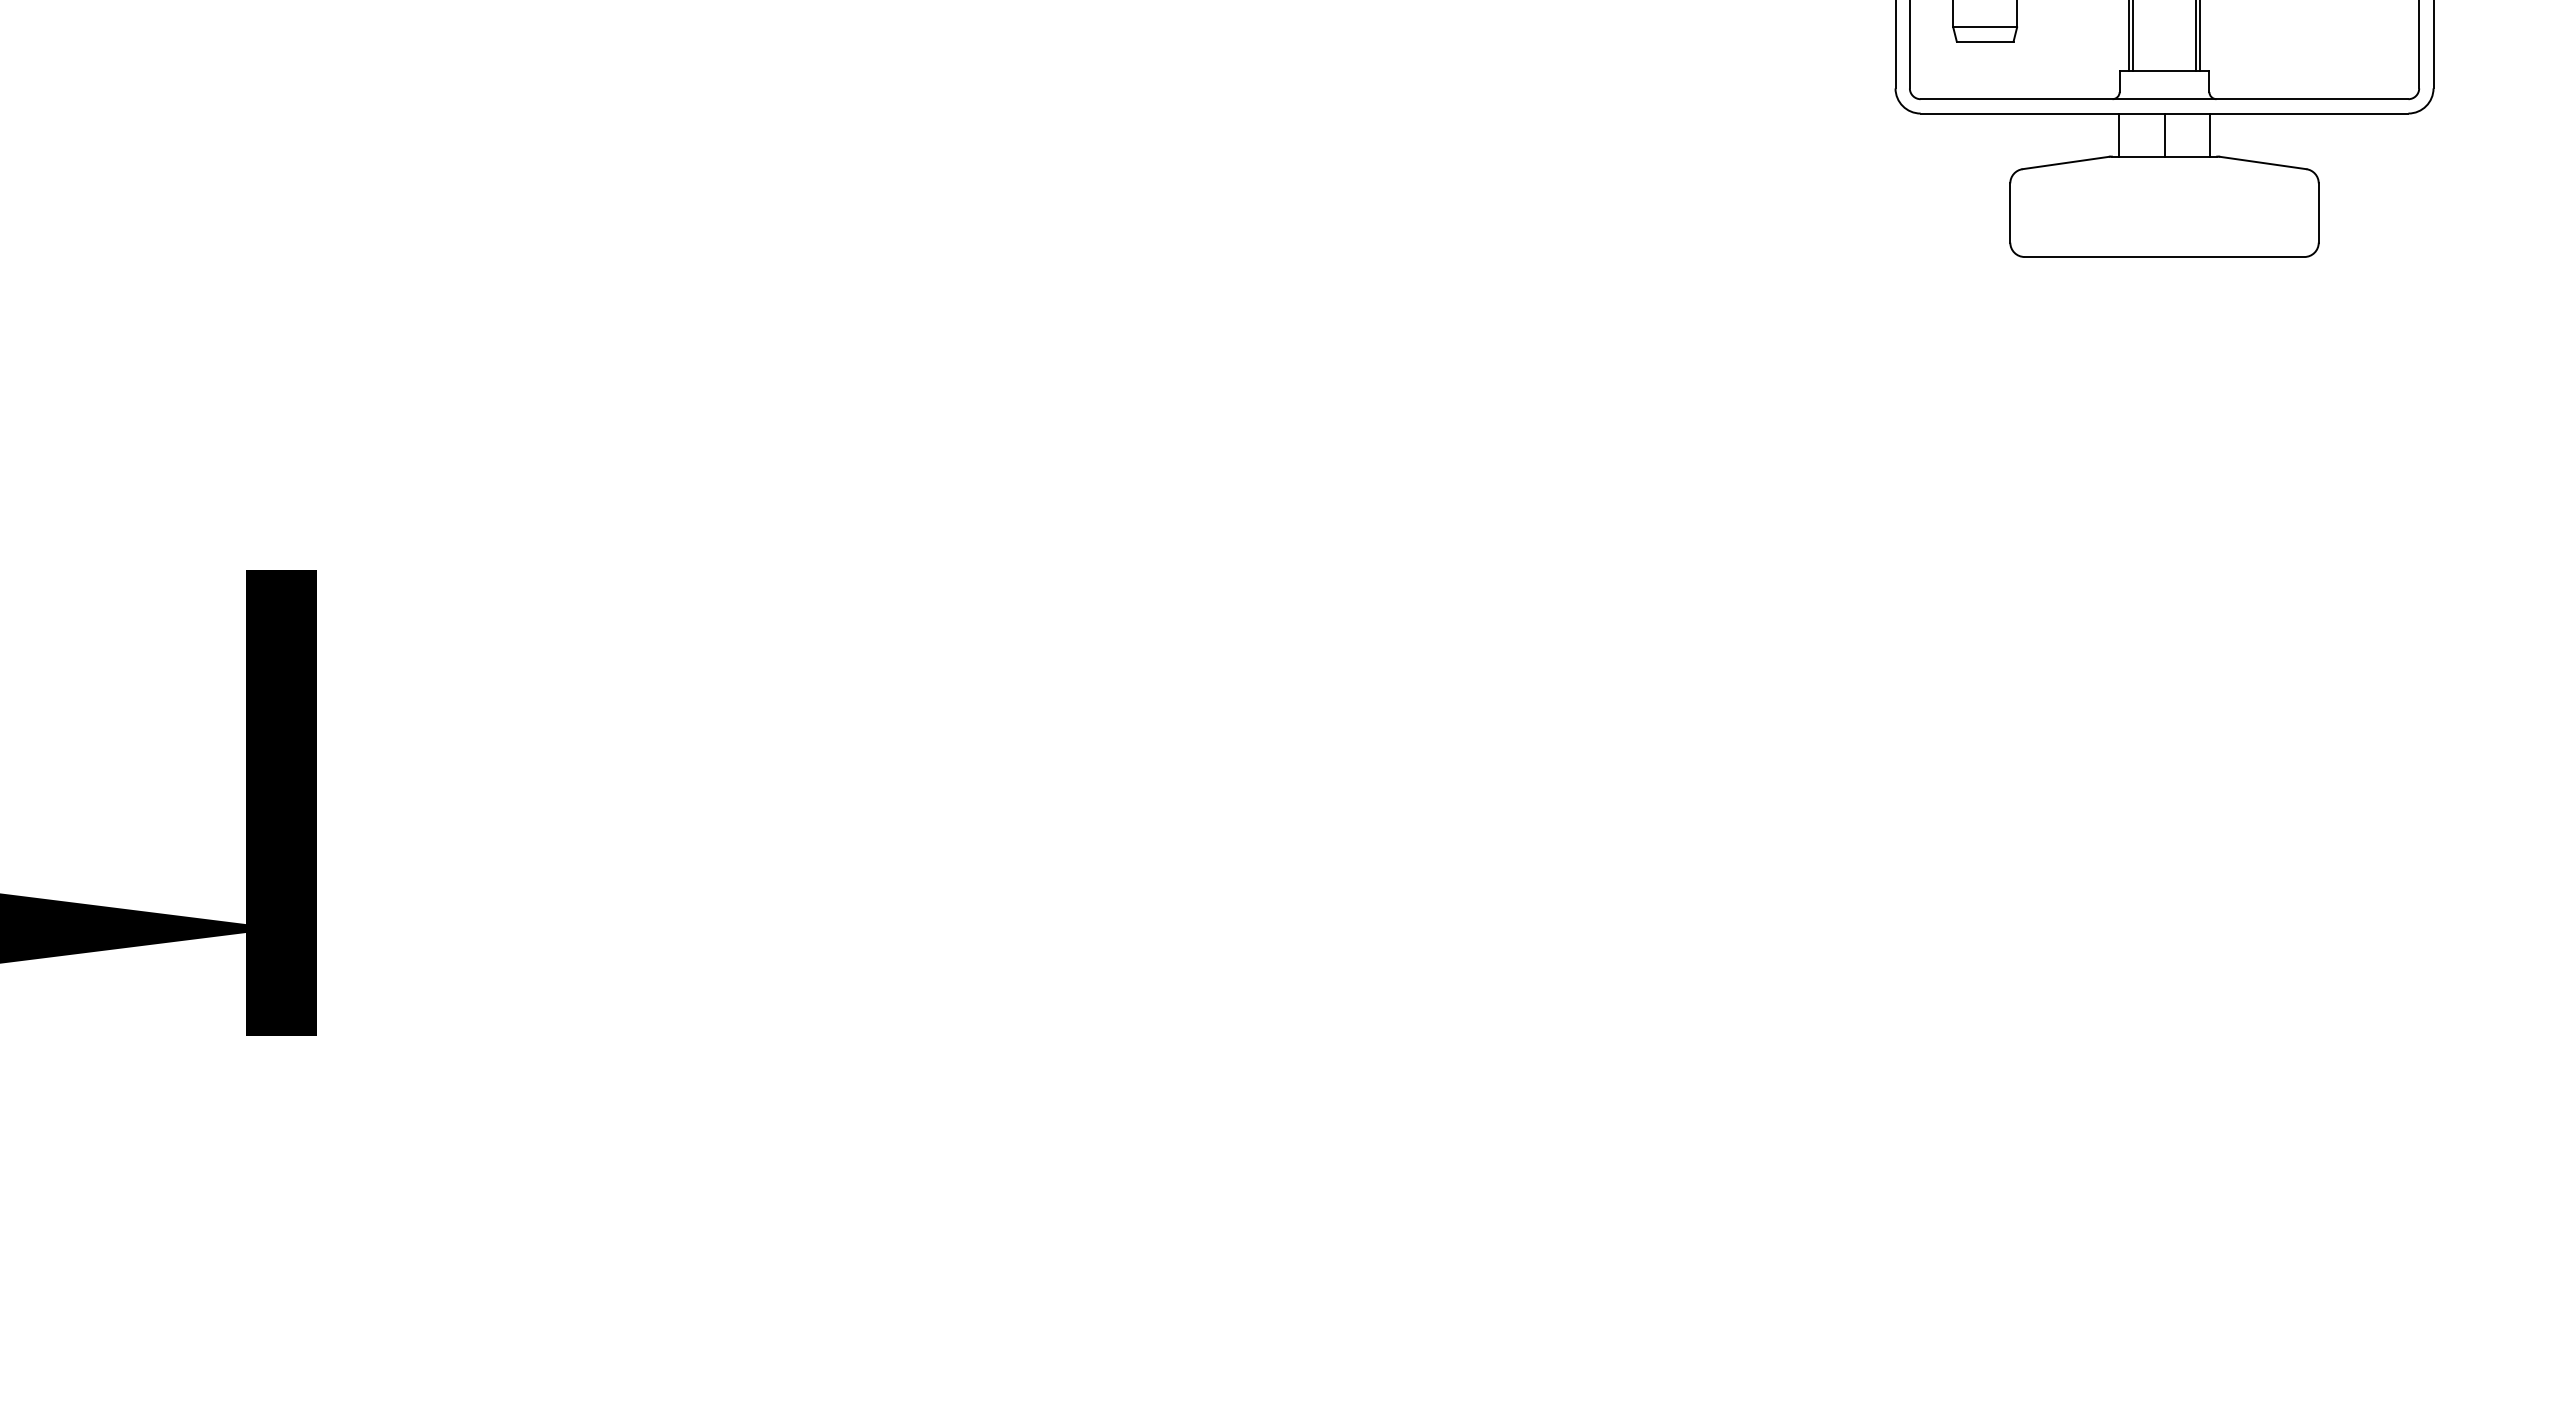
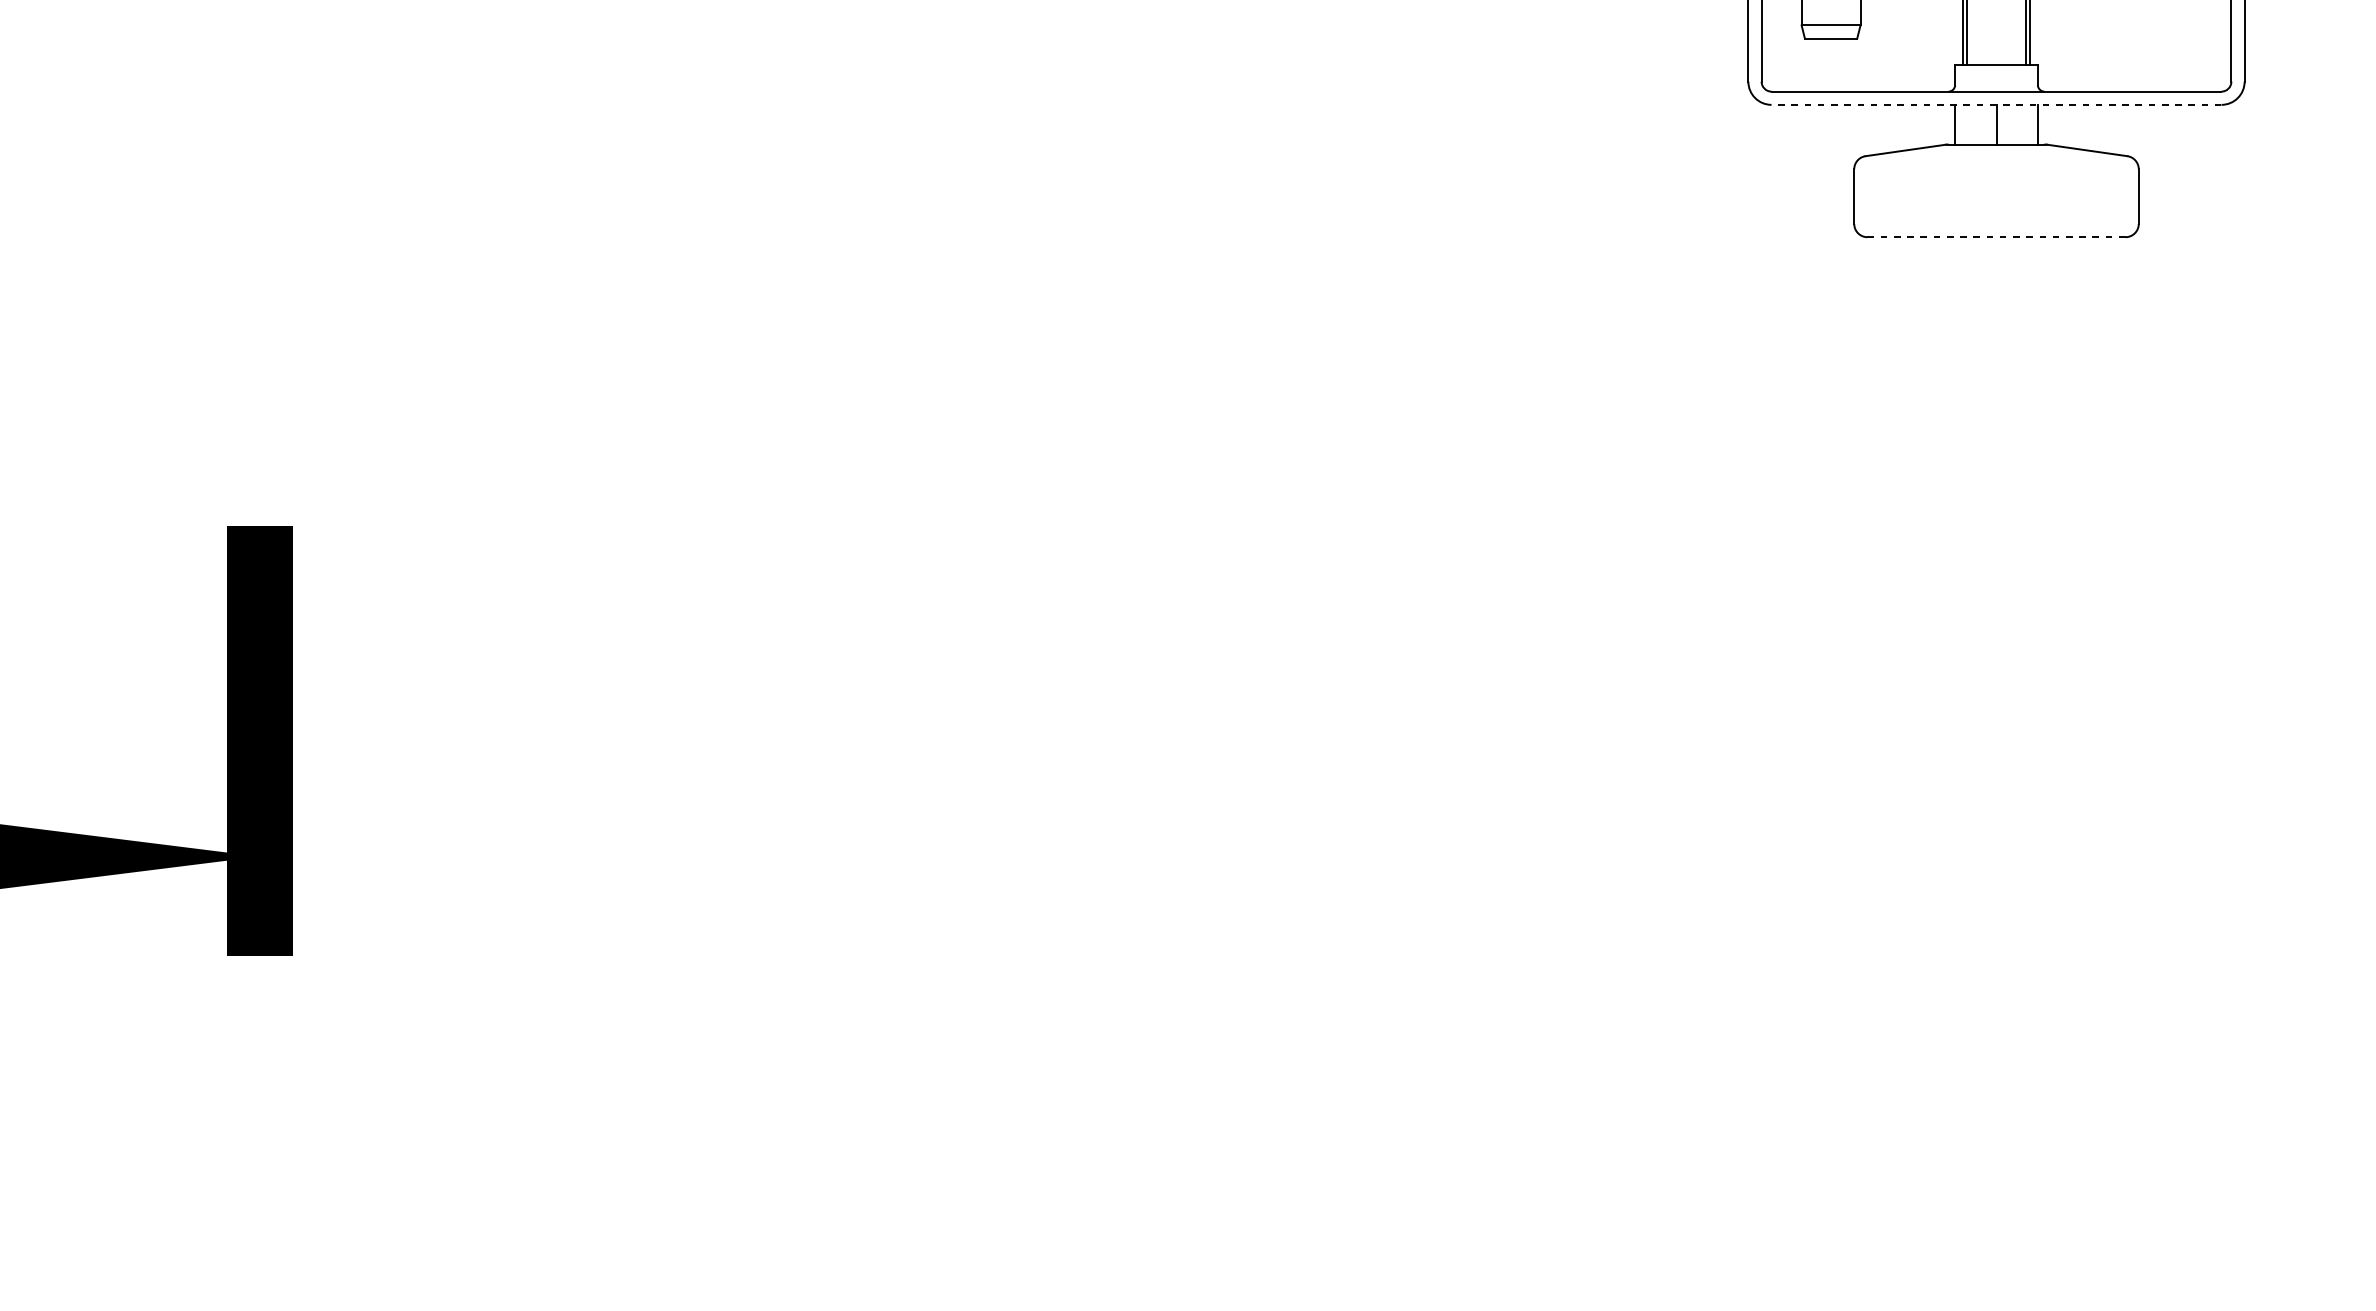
line: (2164, 113) -> (1996, 104), solid -> dashed
line: (2164, 257) -> (1996, 237), solid -> dashed

